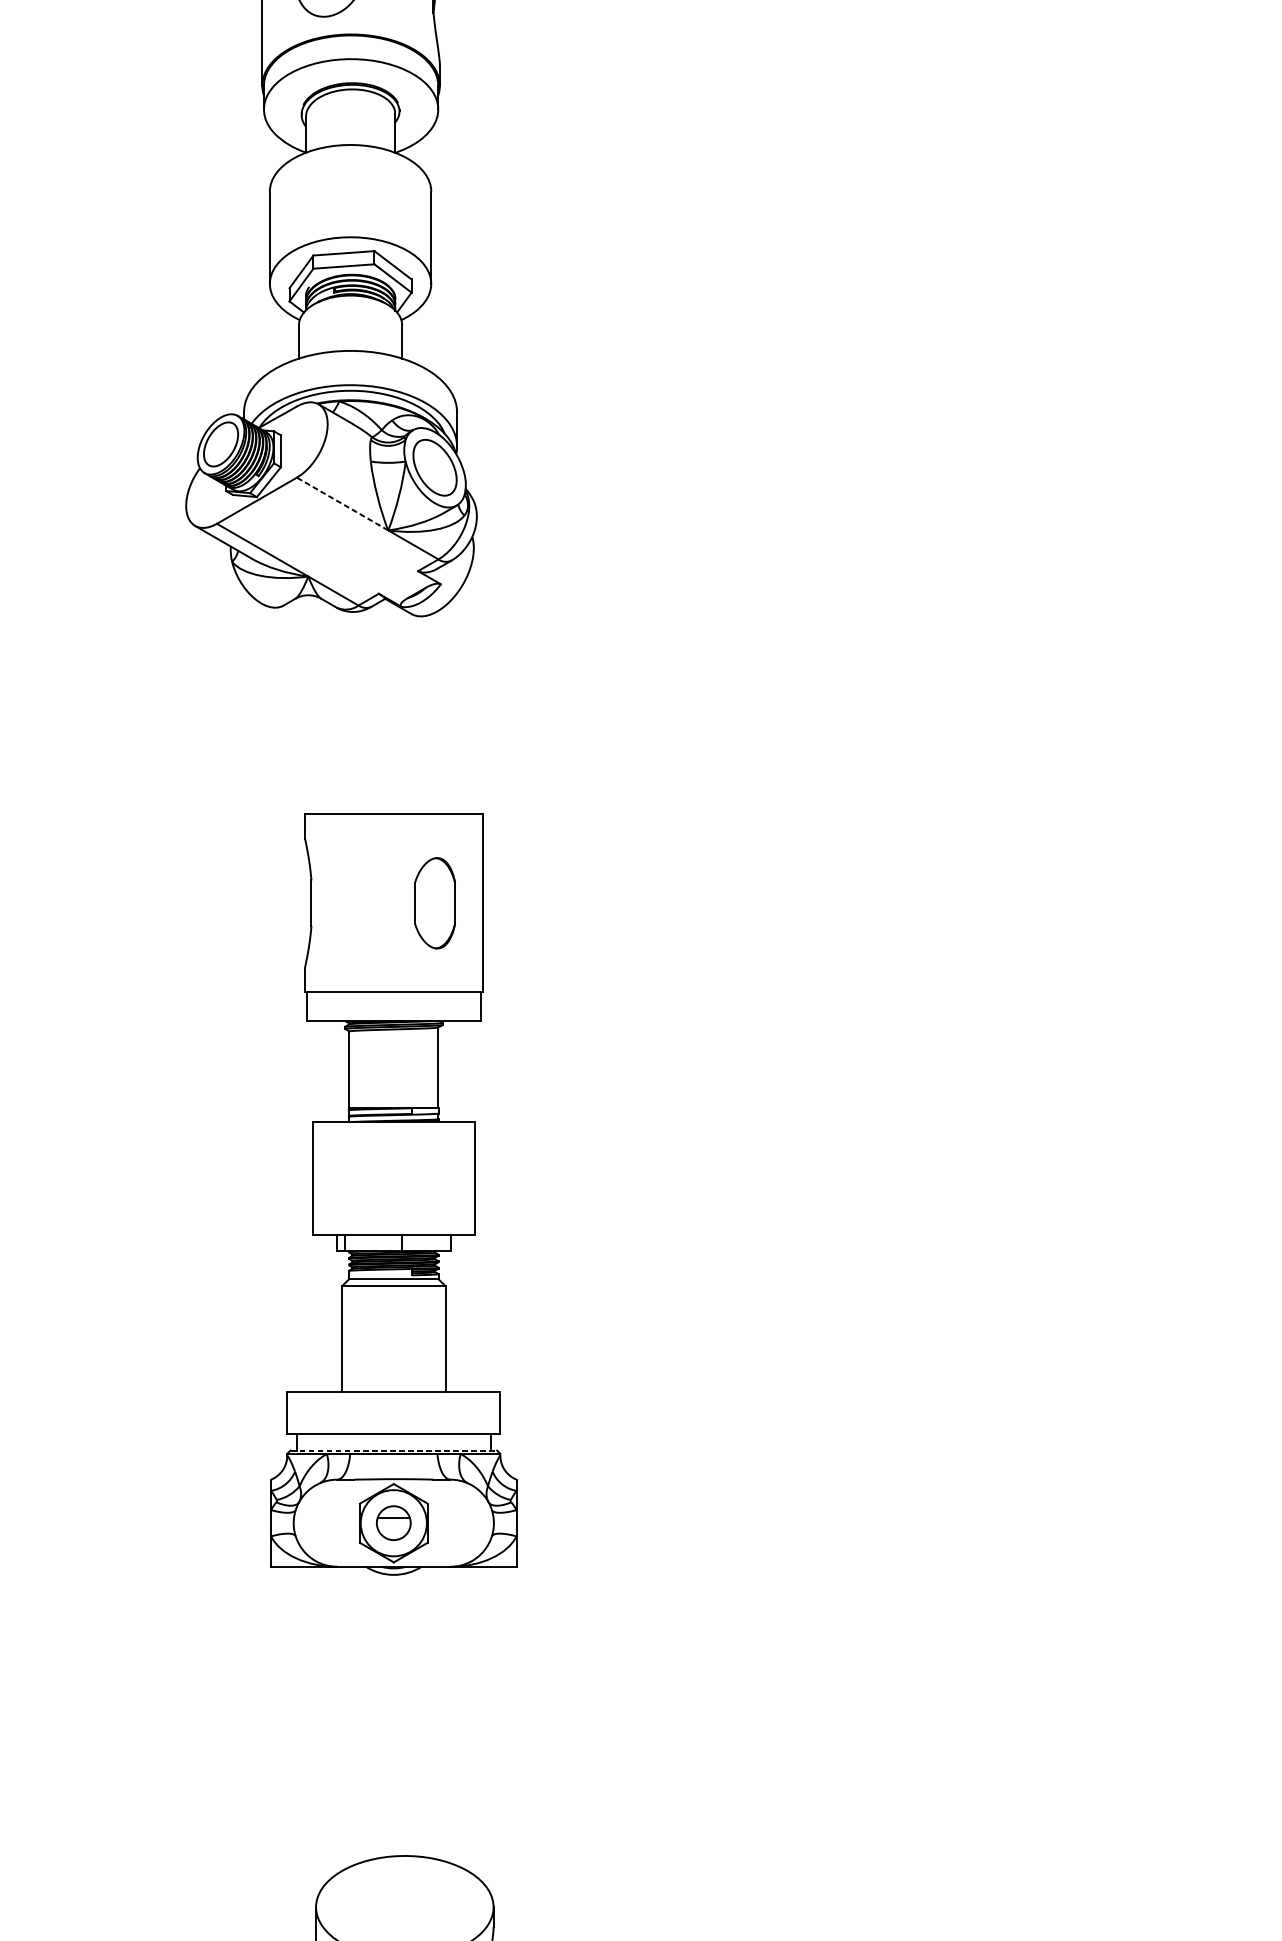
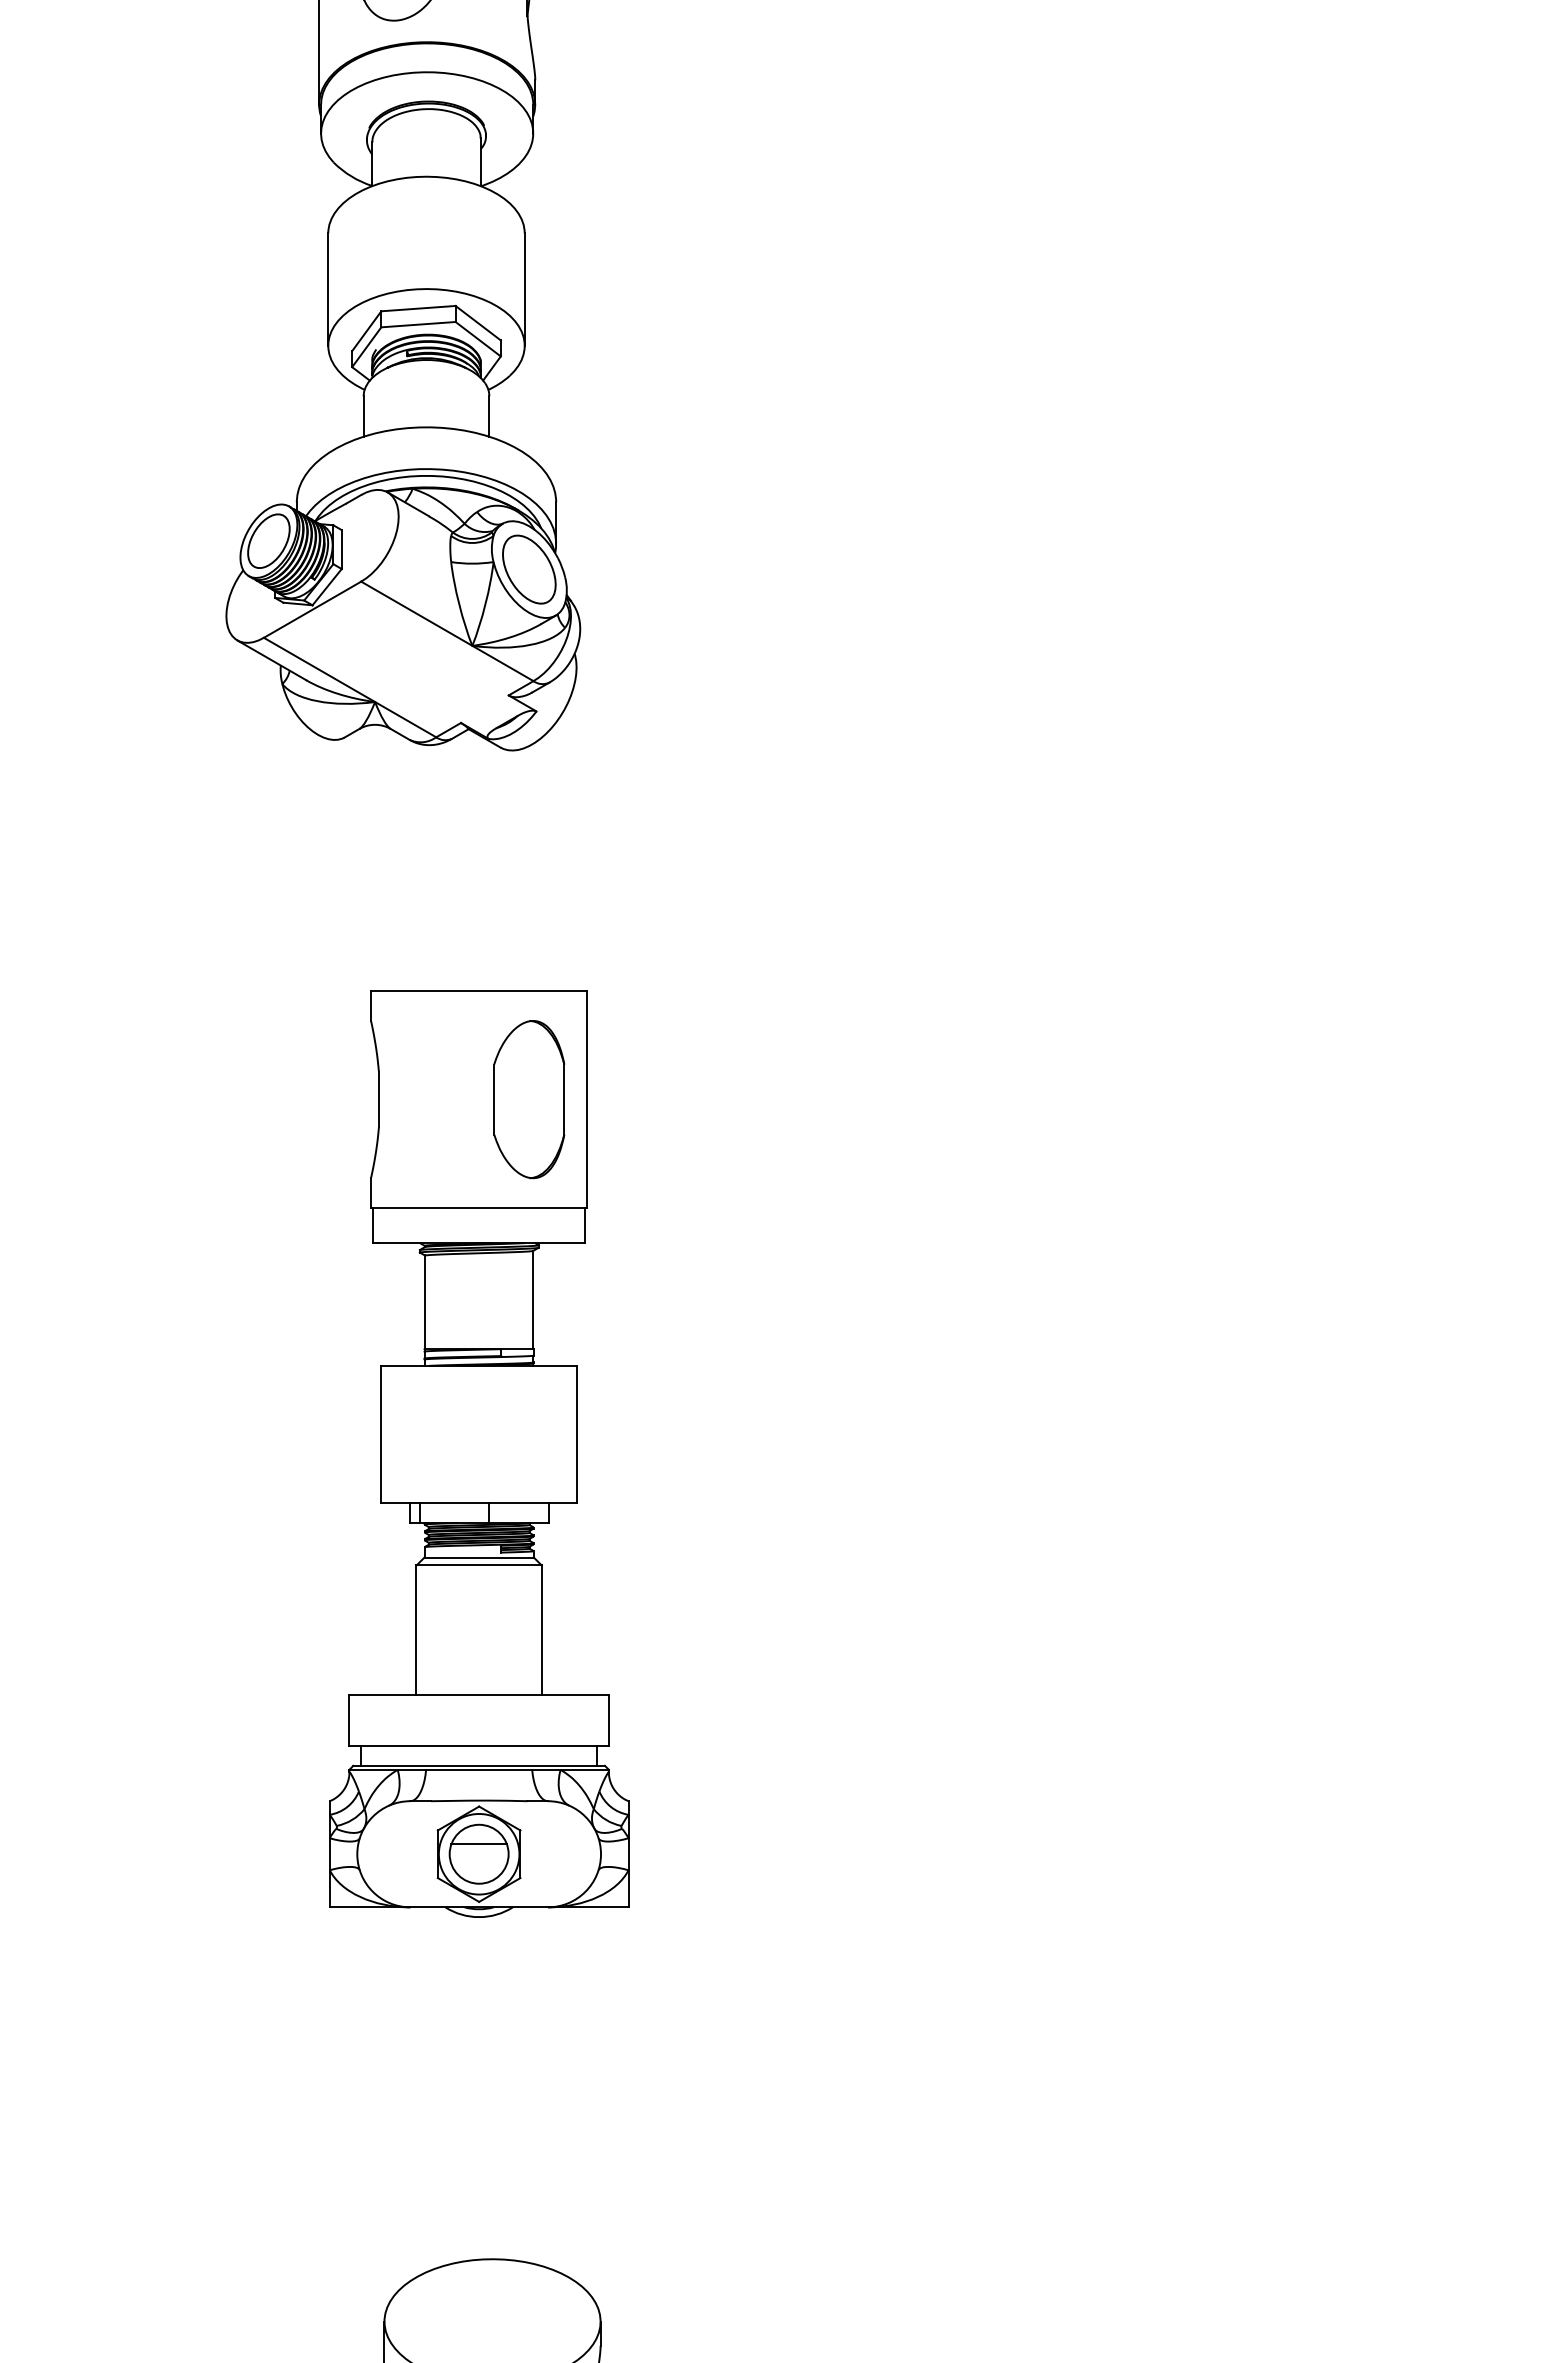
line: (342, 503) -> (416, 613), dashed -> solid
part: (435, 903) -> (529, 1099), size x1.43
line: (394, 1450) -> (479, 1765), dashed -> solid
part: (393, 1522) -> (478, 1853), size x1.43

